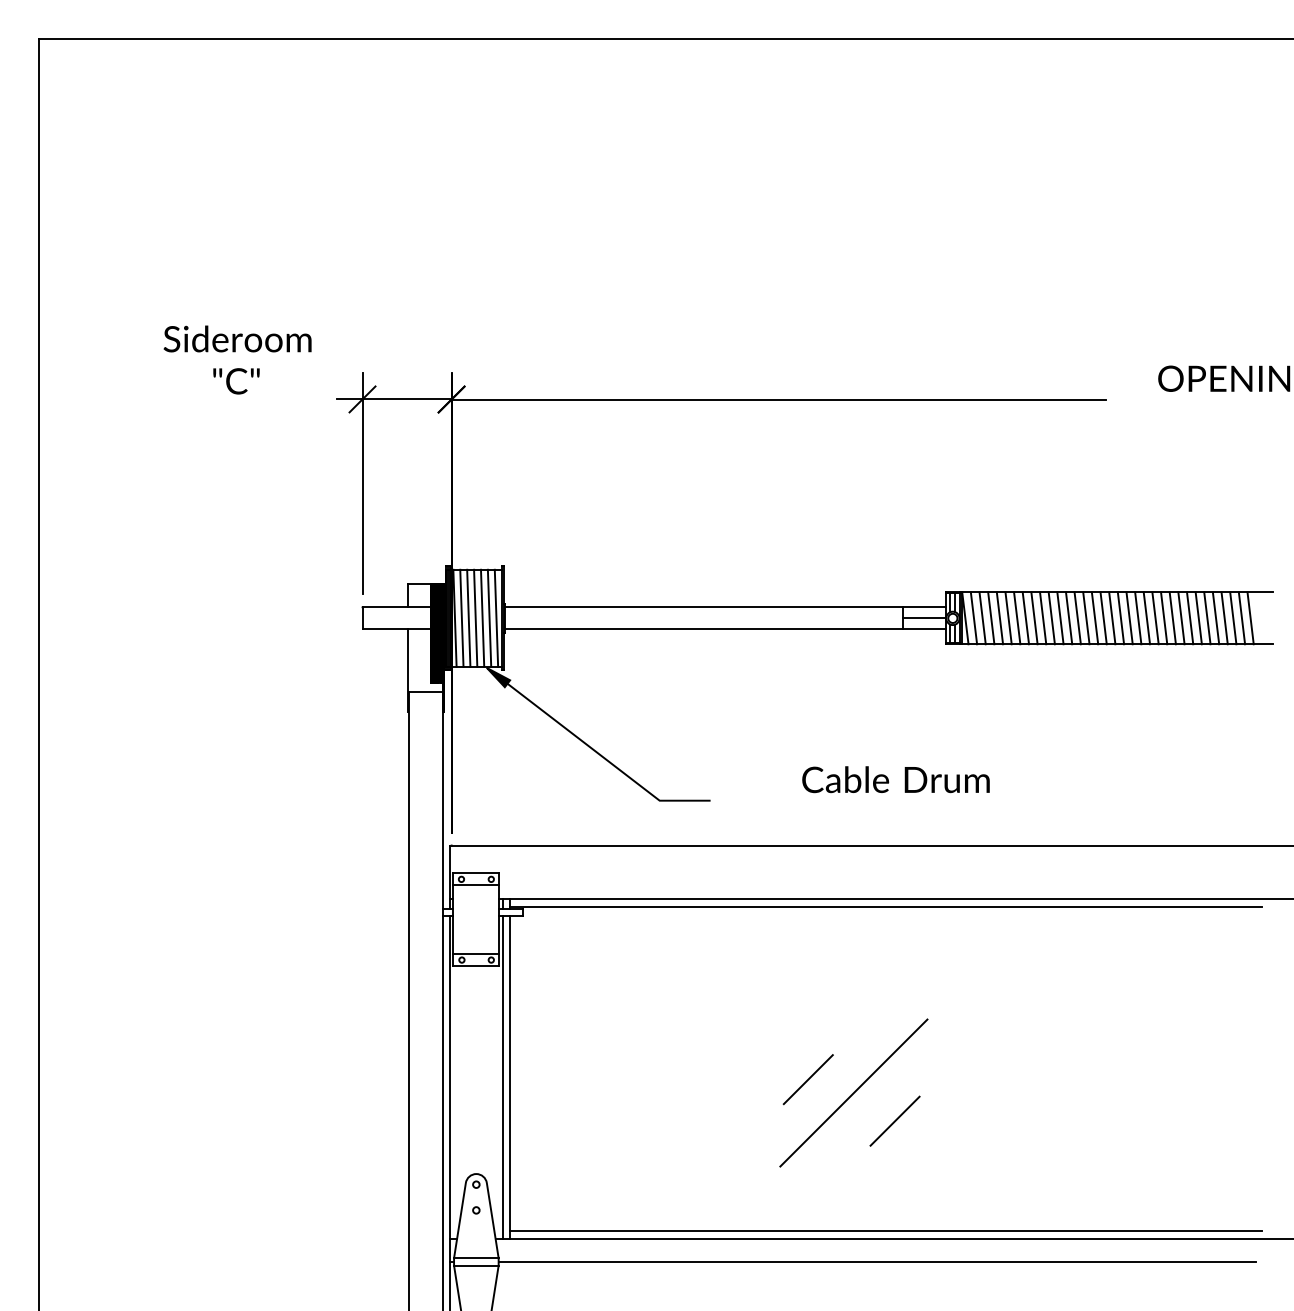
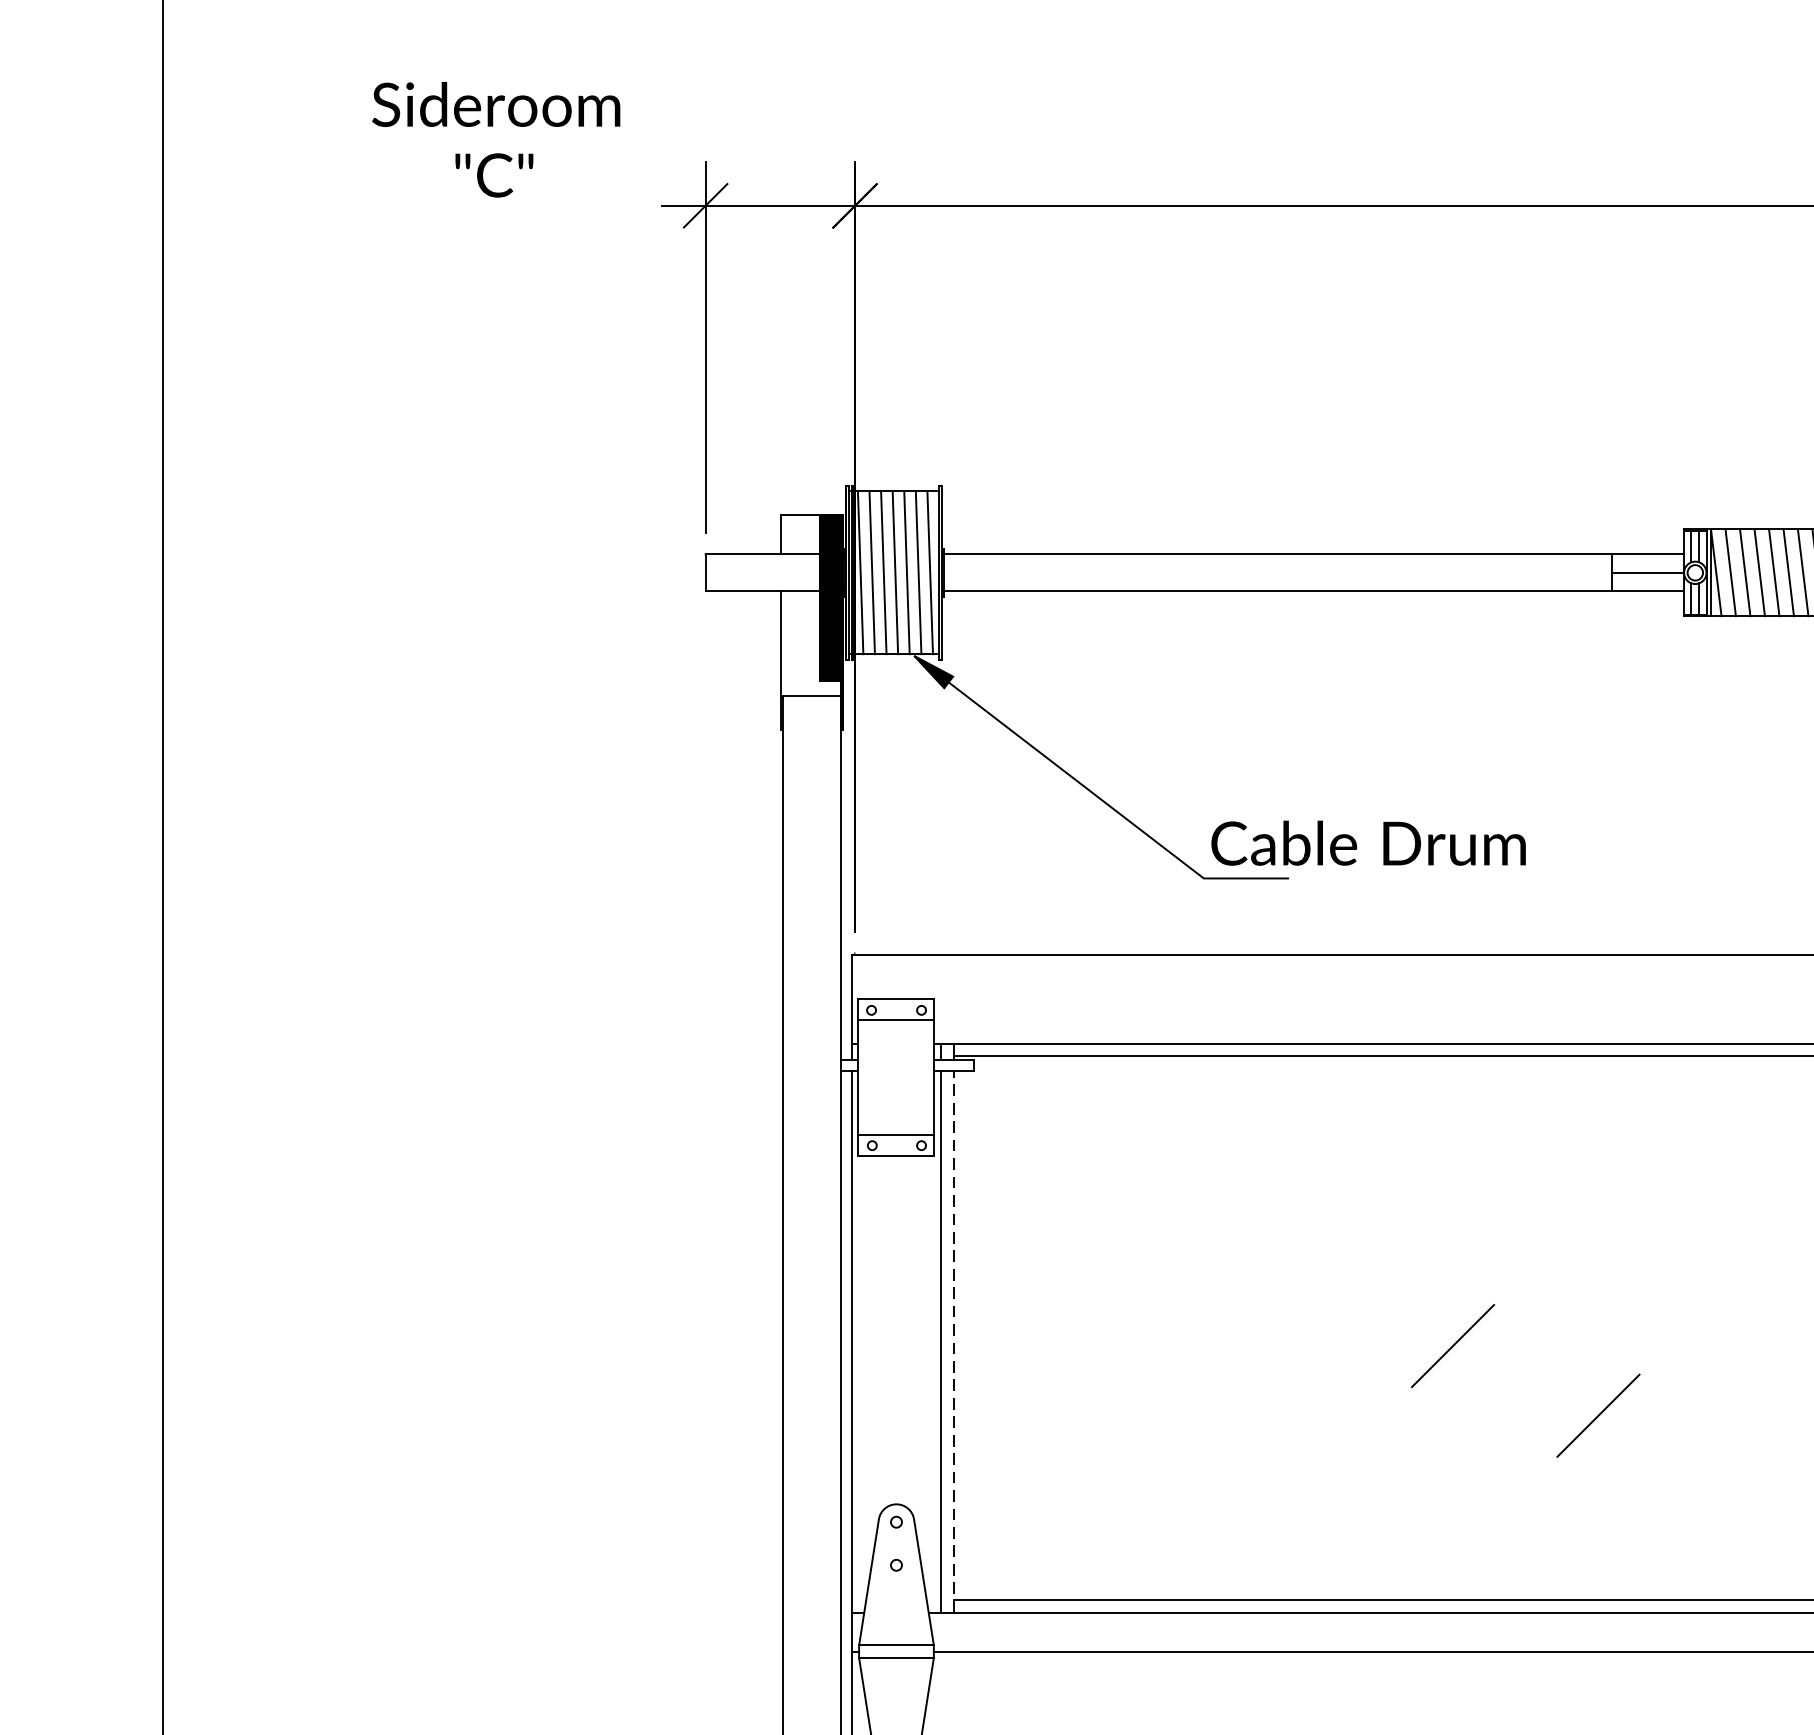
text: (895, 779) -> (1367, 842), moved
line: (510, 1076) -> (953, 1340), solid -> dashed
line: (853, 1092) -> (1528, 1367), removed

